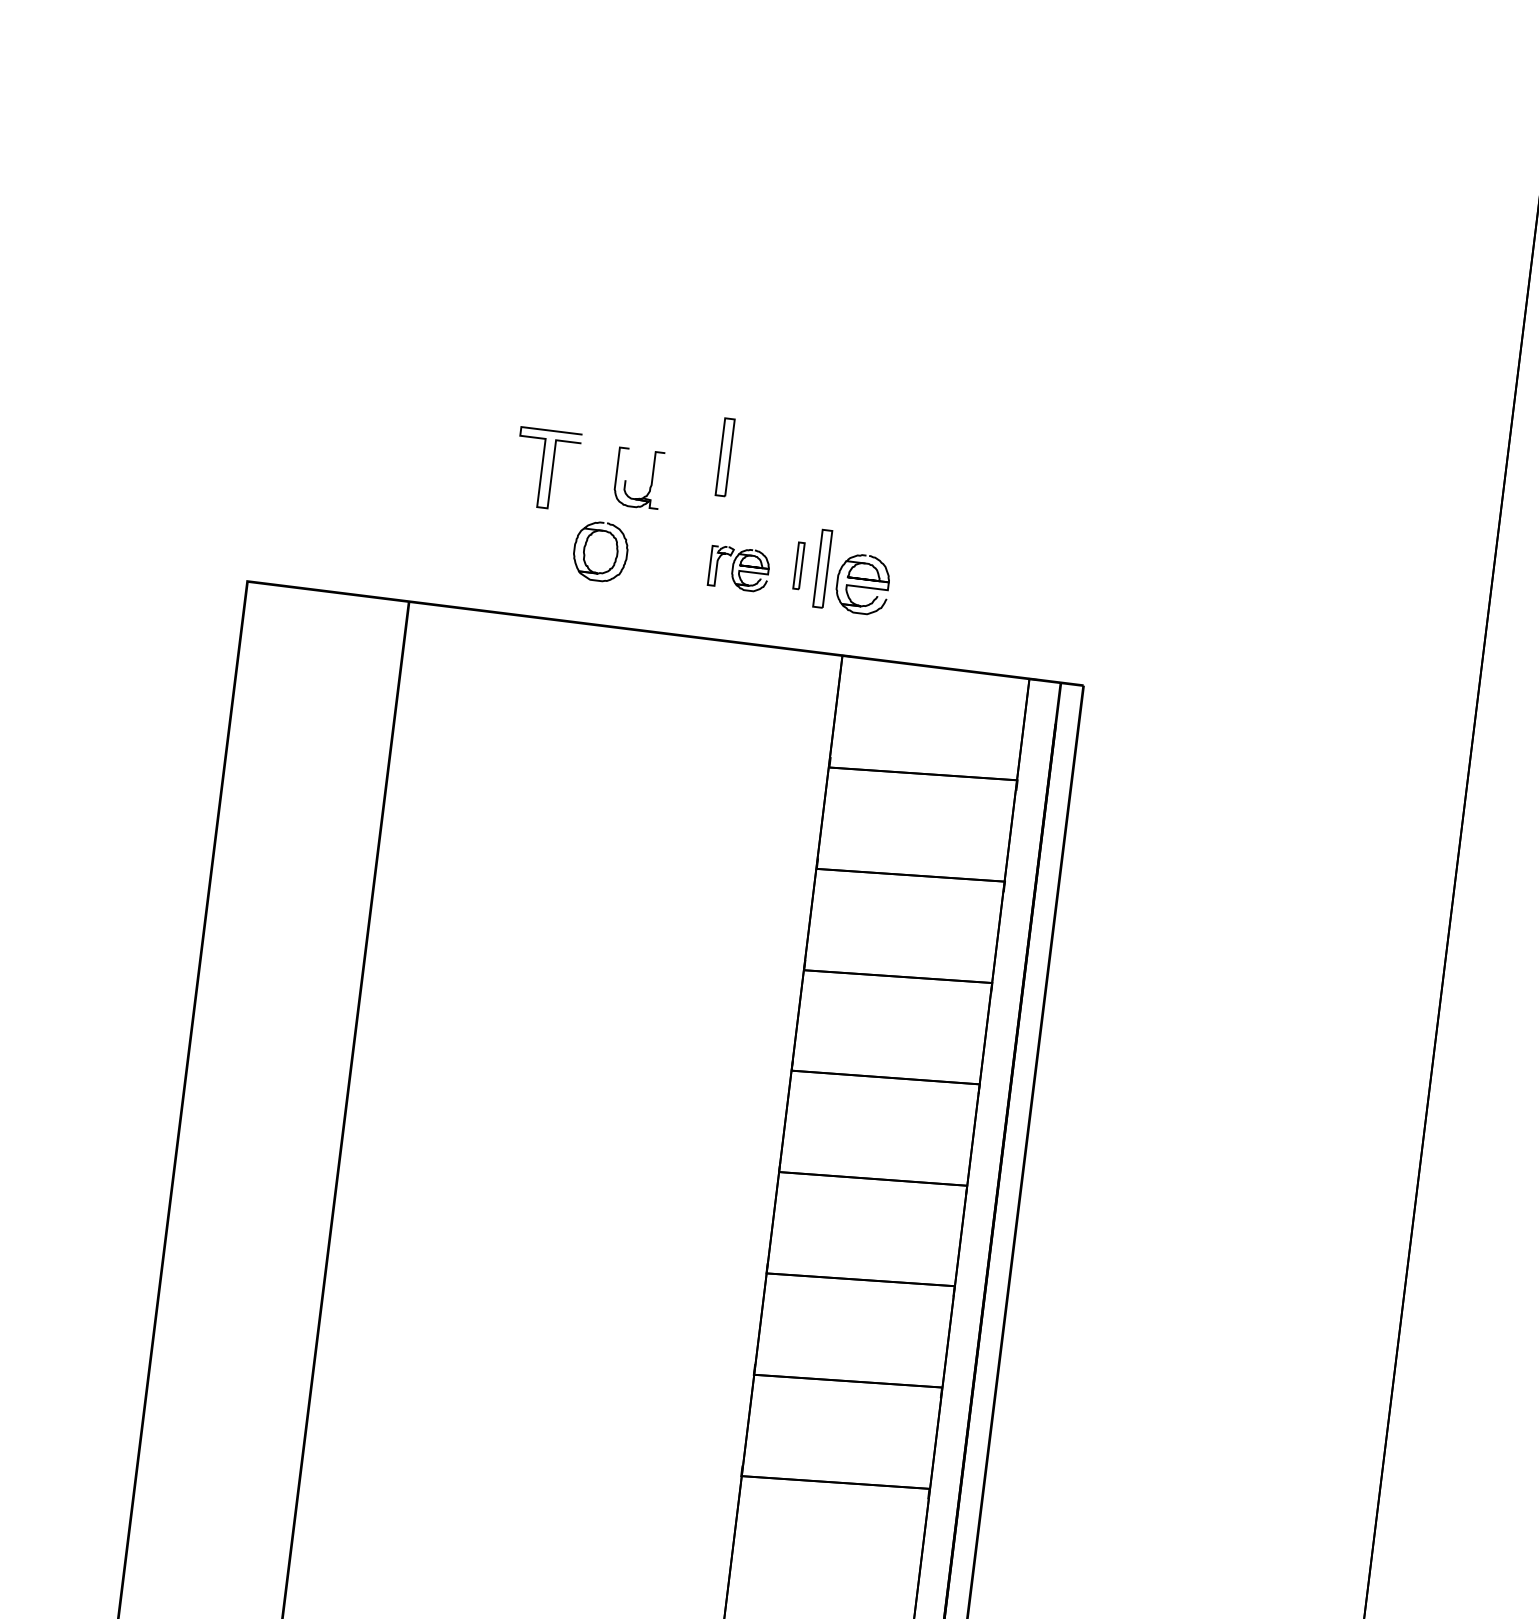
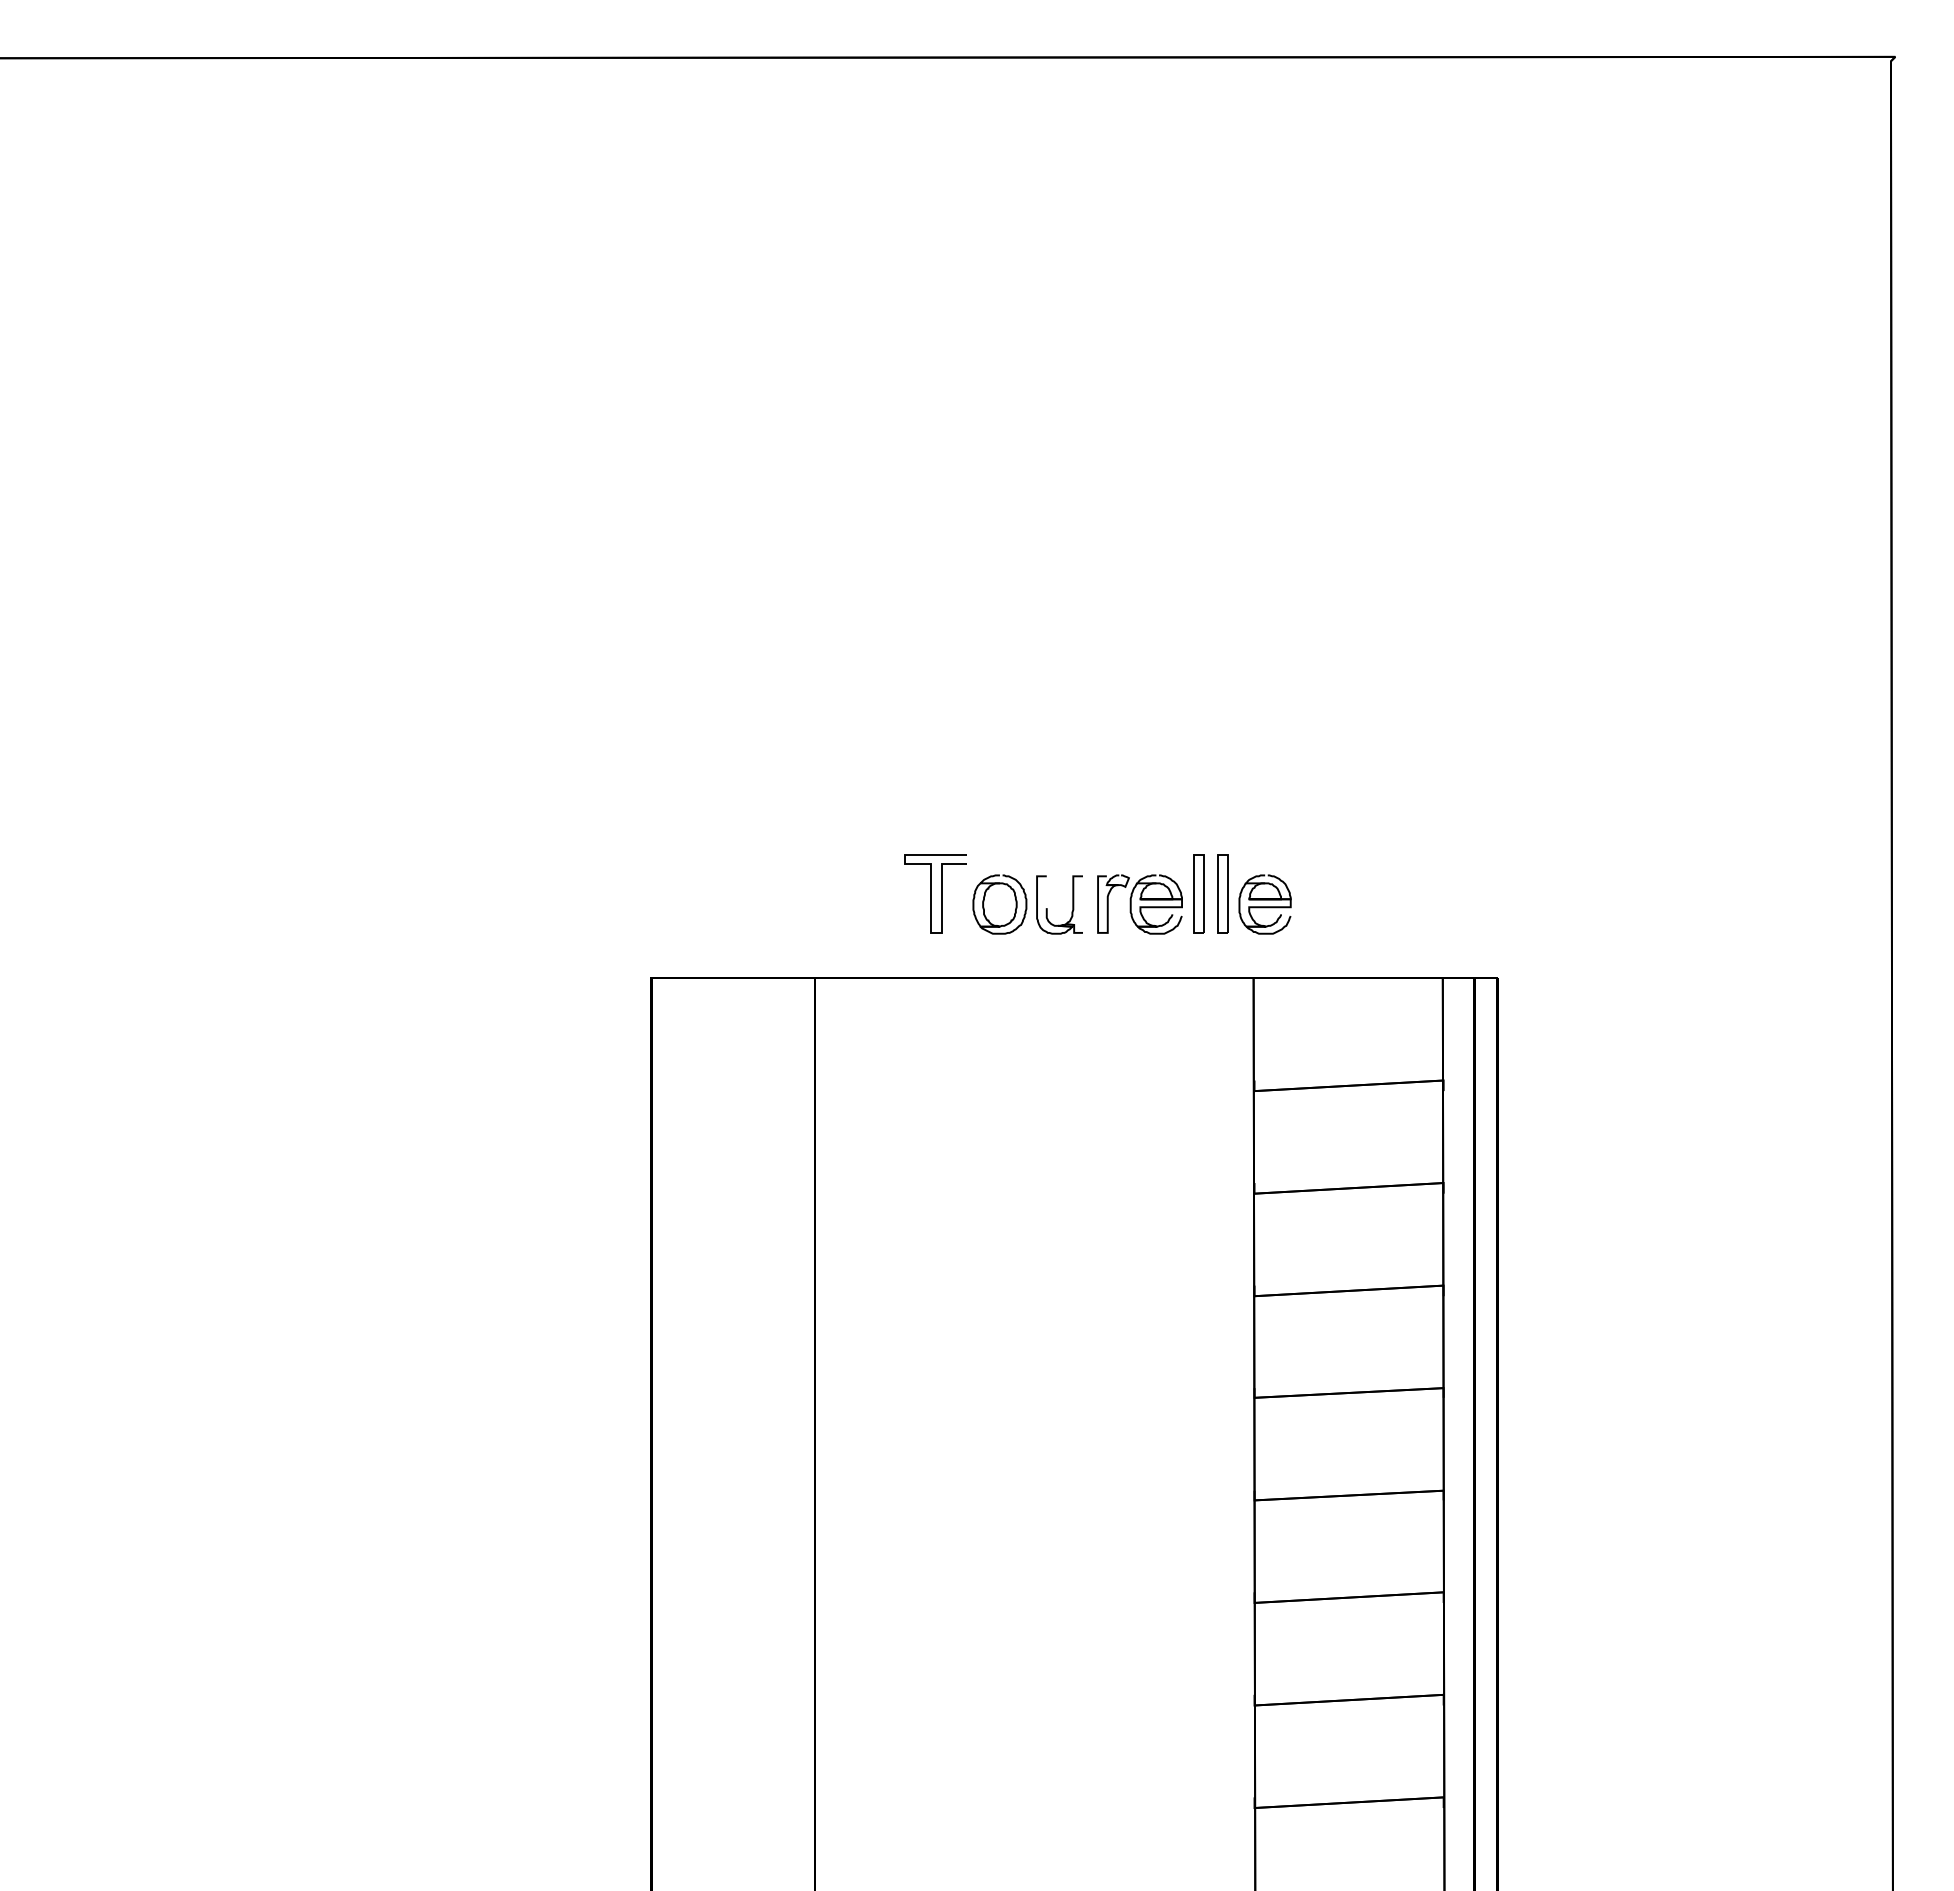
part: (724, 456) -> (1111, 794), removed
curve: (542, 468) -> (931, 893), moved
part: (626, 480) -> (1047, 908), moved
part: (798, 565) -> (1198, 893), size x1.67
part: (738, 568) -> (1139, 904), size x1.43

